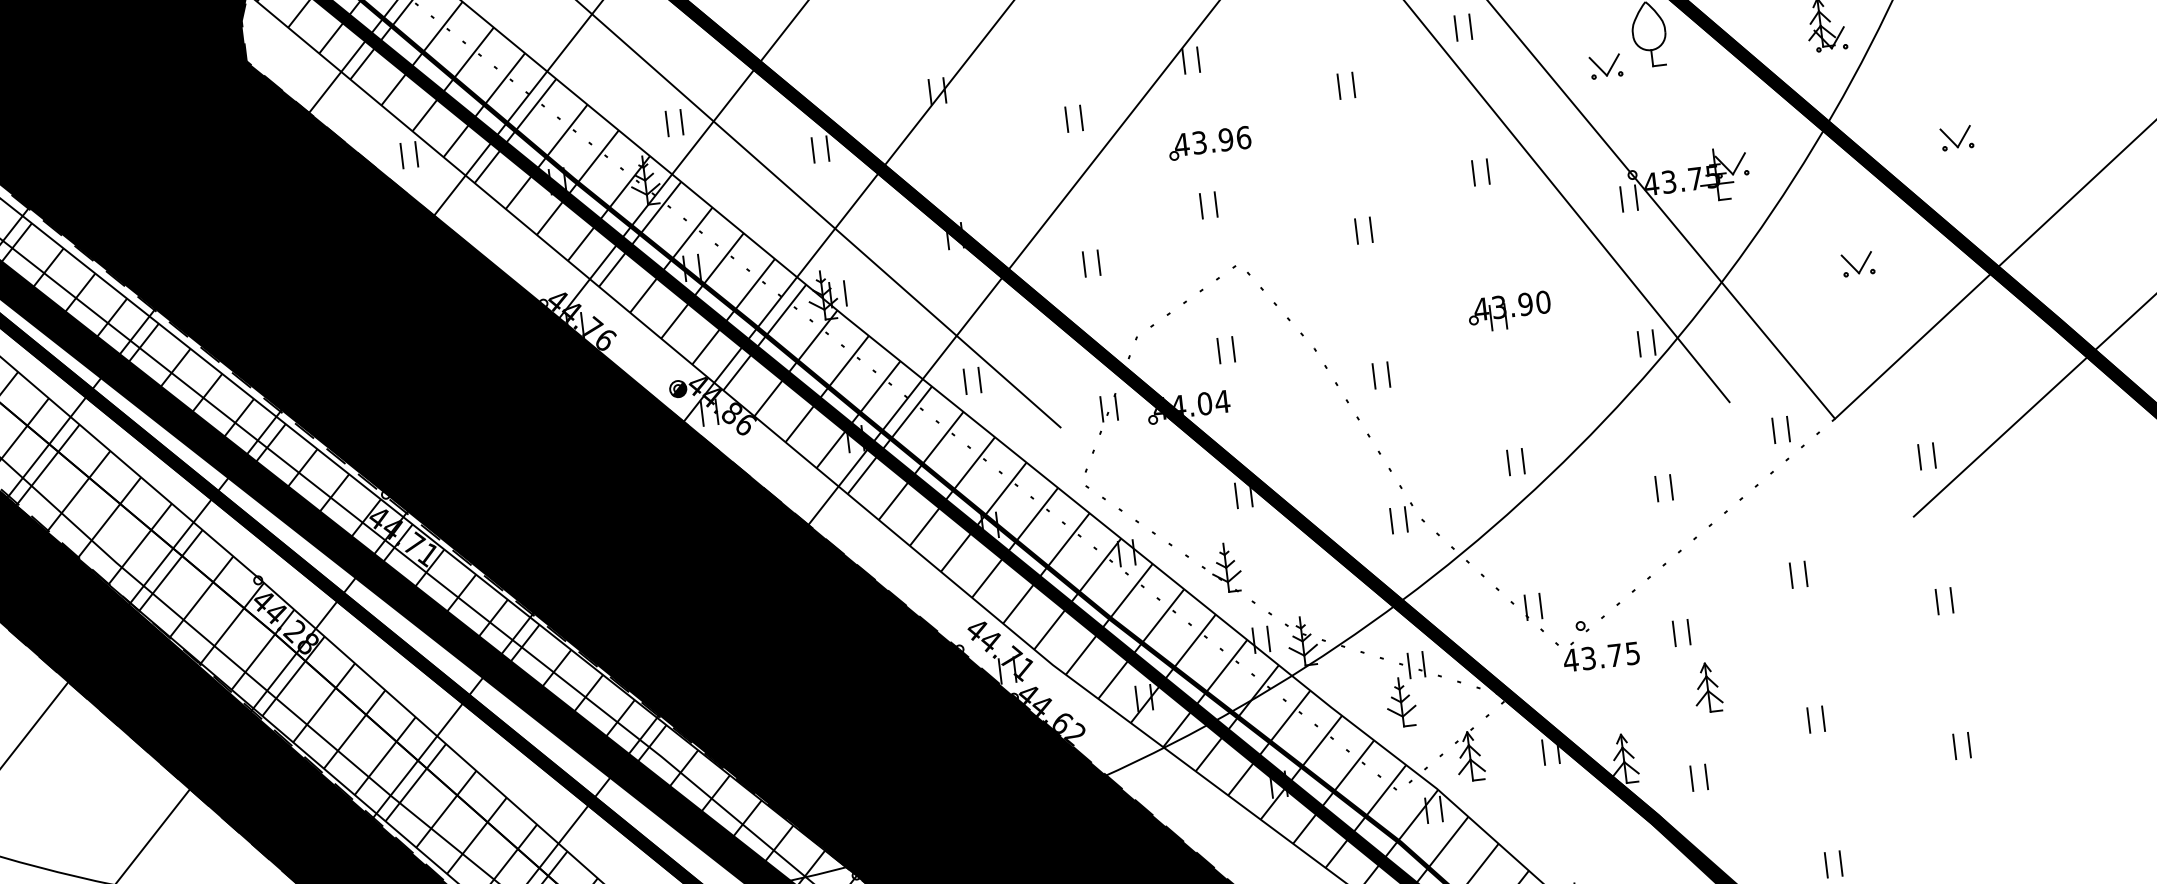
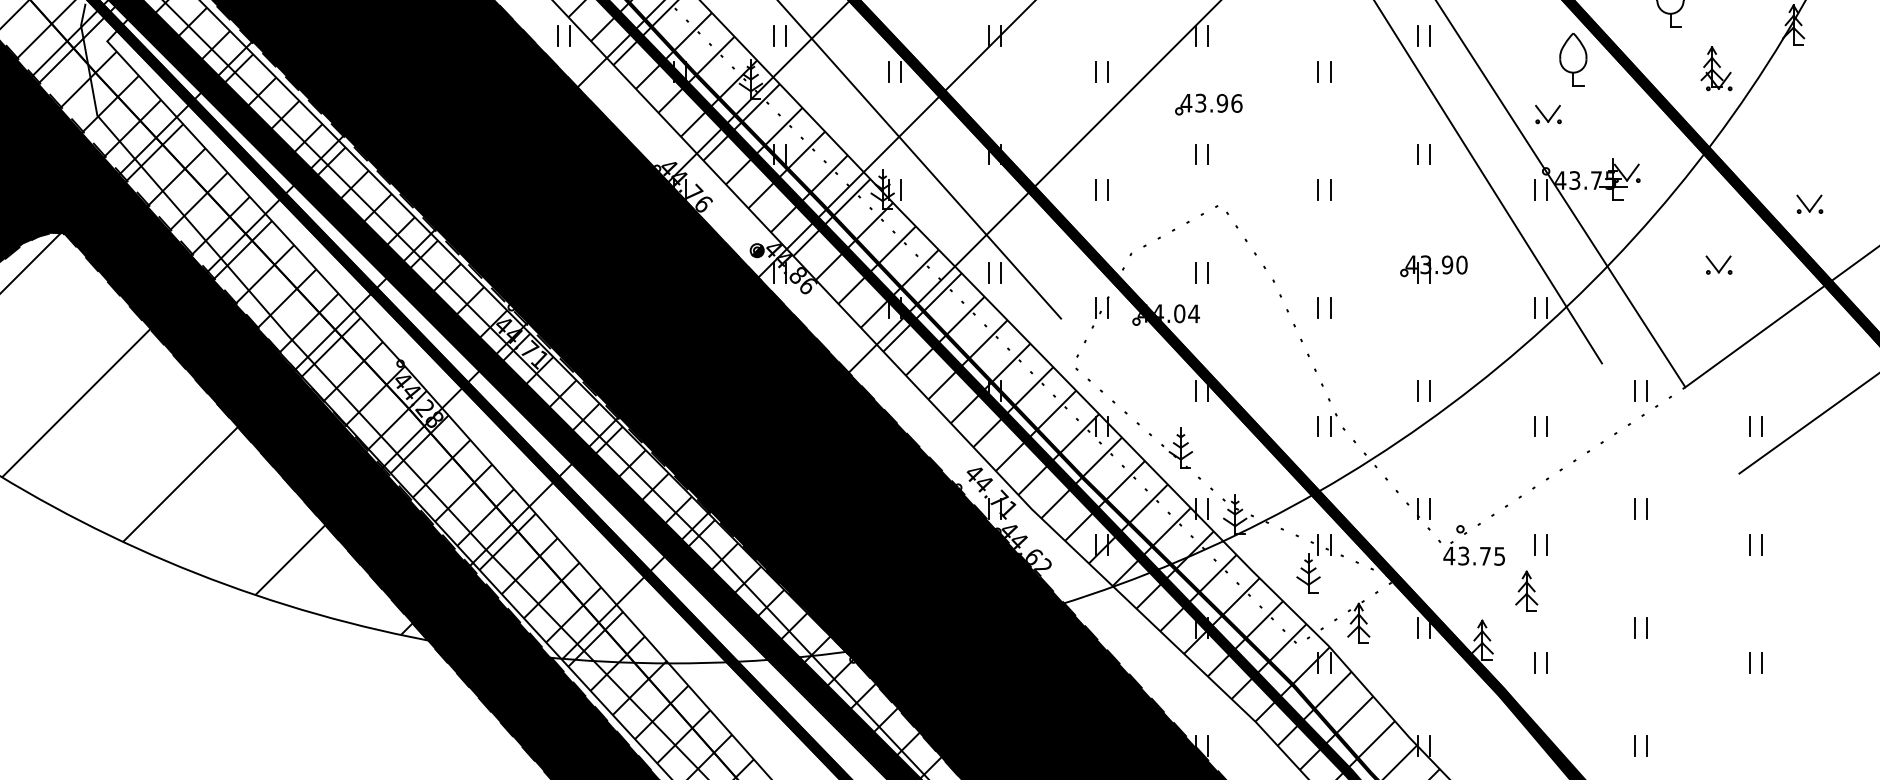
part: (1606, 66) -> (1548, 114), moved
part: (1956, 137) -> (1809, 203), moved
part: (1707, 686) -> (1526, 590), moved

